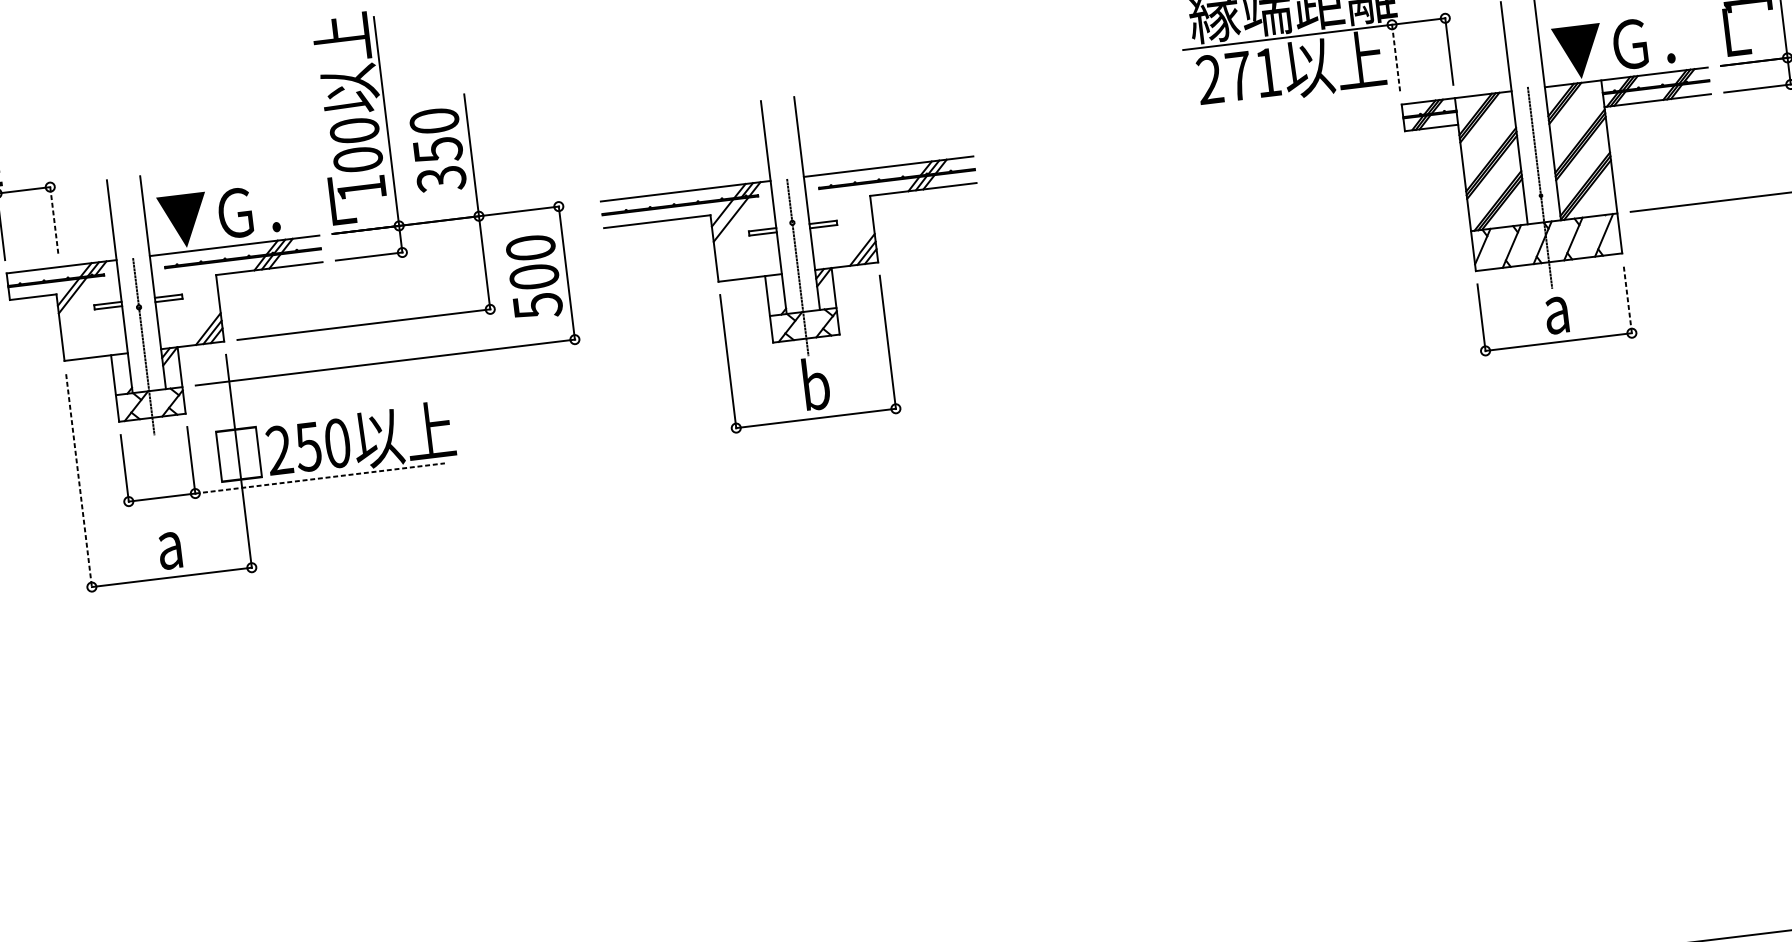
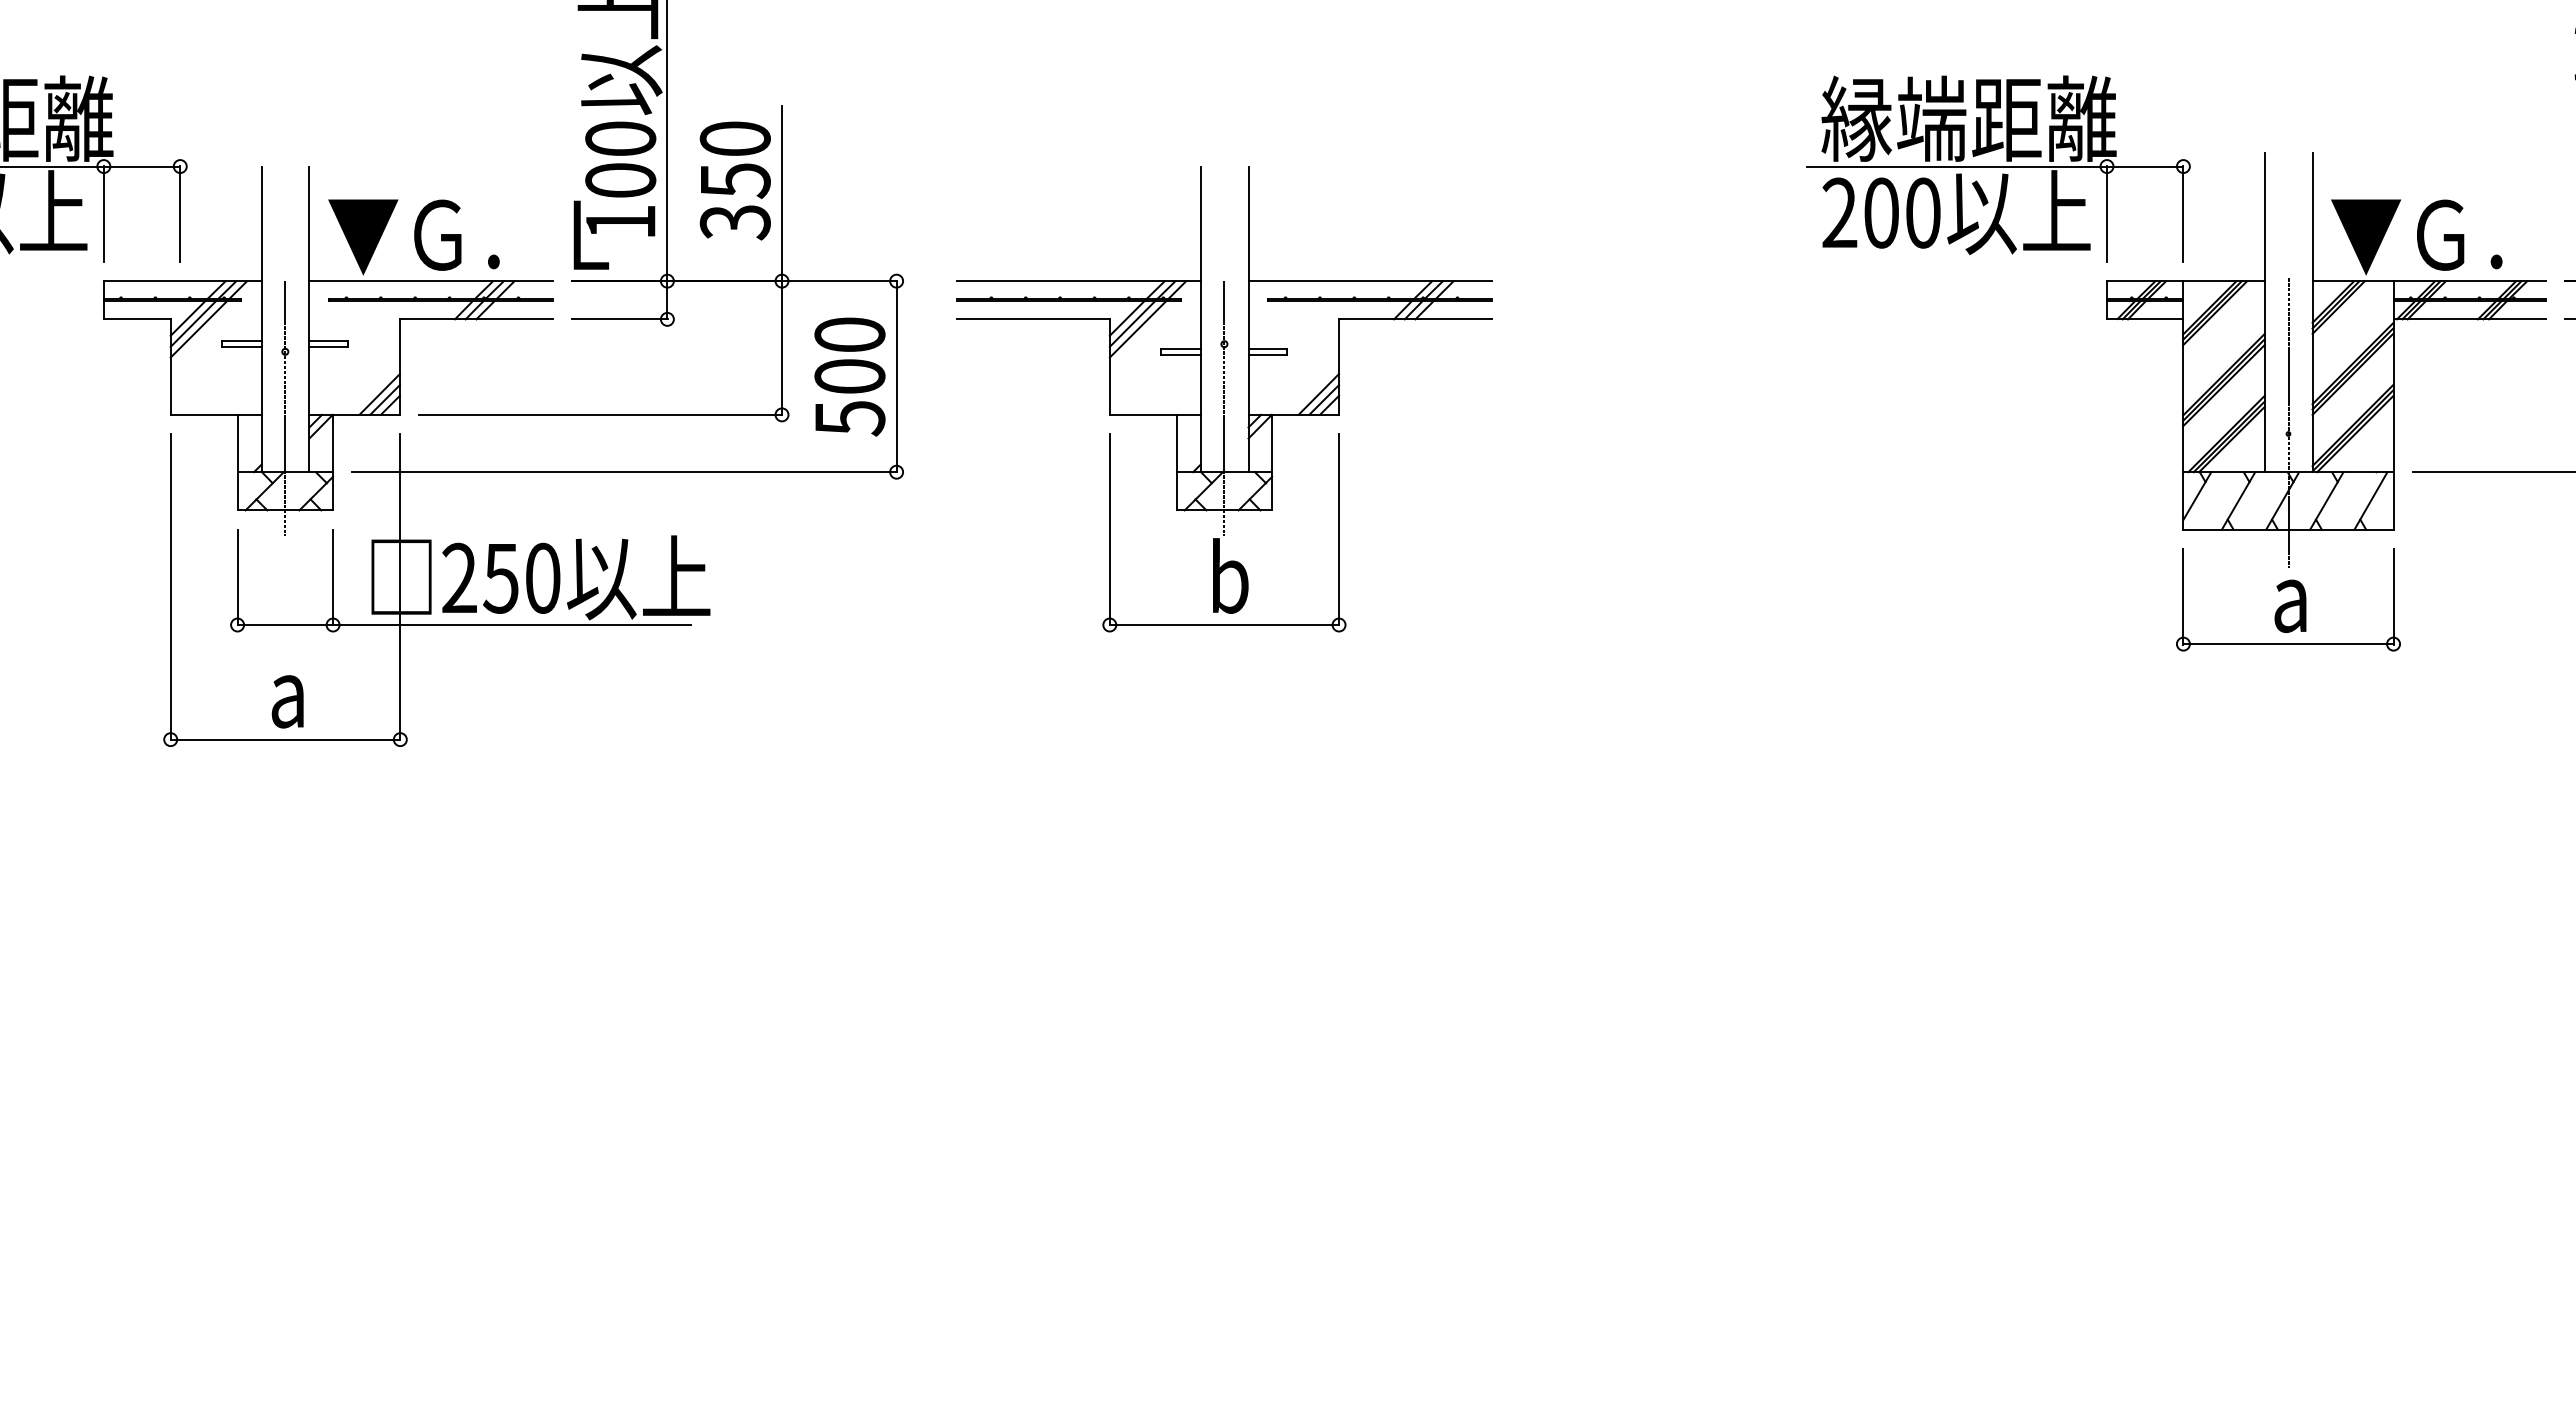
line: (1396, 58) -> (2107, 214), dashed -> solid
text: (1253, 74) -> (1902, 212), 271 -> 200
line: (726, 216) -> (1132, 323), added
line: (54, 220) -> (180, 214), dashed -> solid
line: (76, 299) -> (198, 329), added
line: (1627, 300) -> (2393, 596), dashed -> solid
line: (320, 478) -> (512, 625), dashed -> solid
line: (78, 481) -> (170, 587), dashed -> solid

